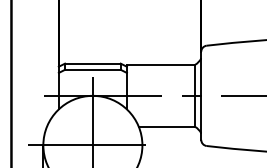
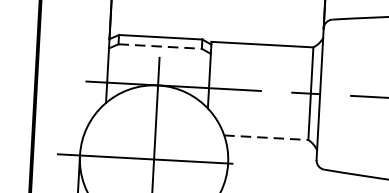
line: (92, 69) -> (159, 45), solid -> dashed
line: (167, 126) -> (267, 137), solid -> dashed

